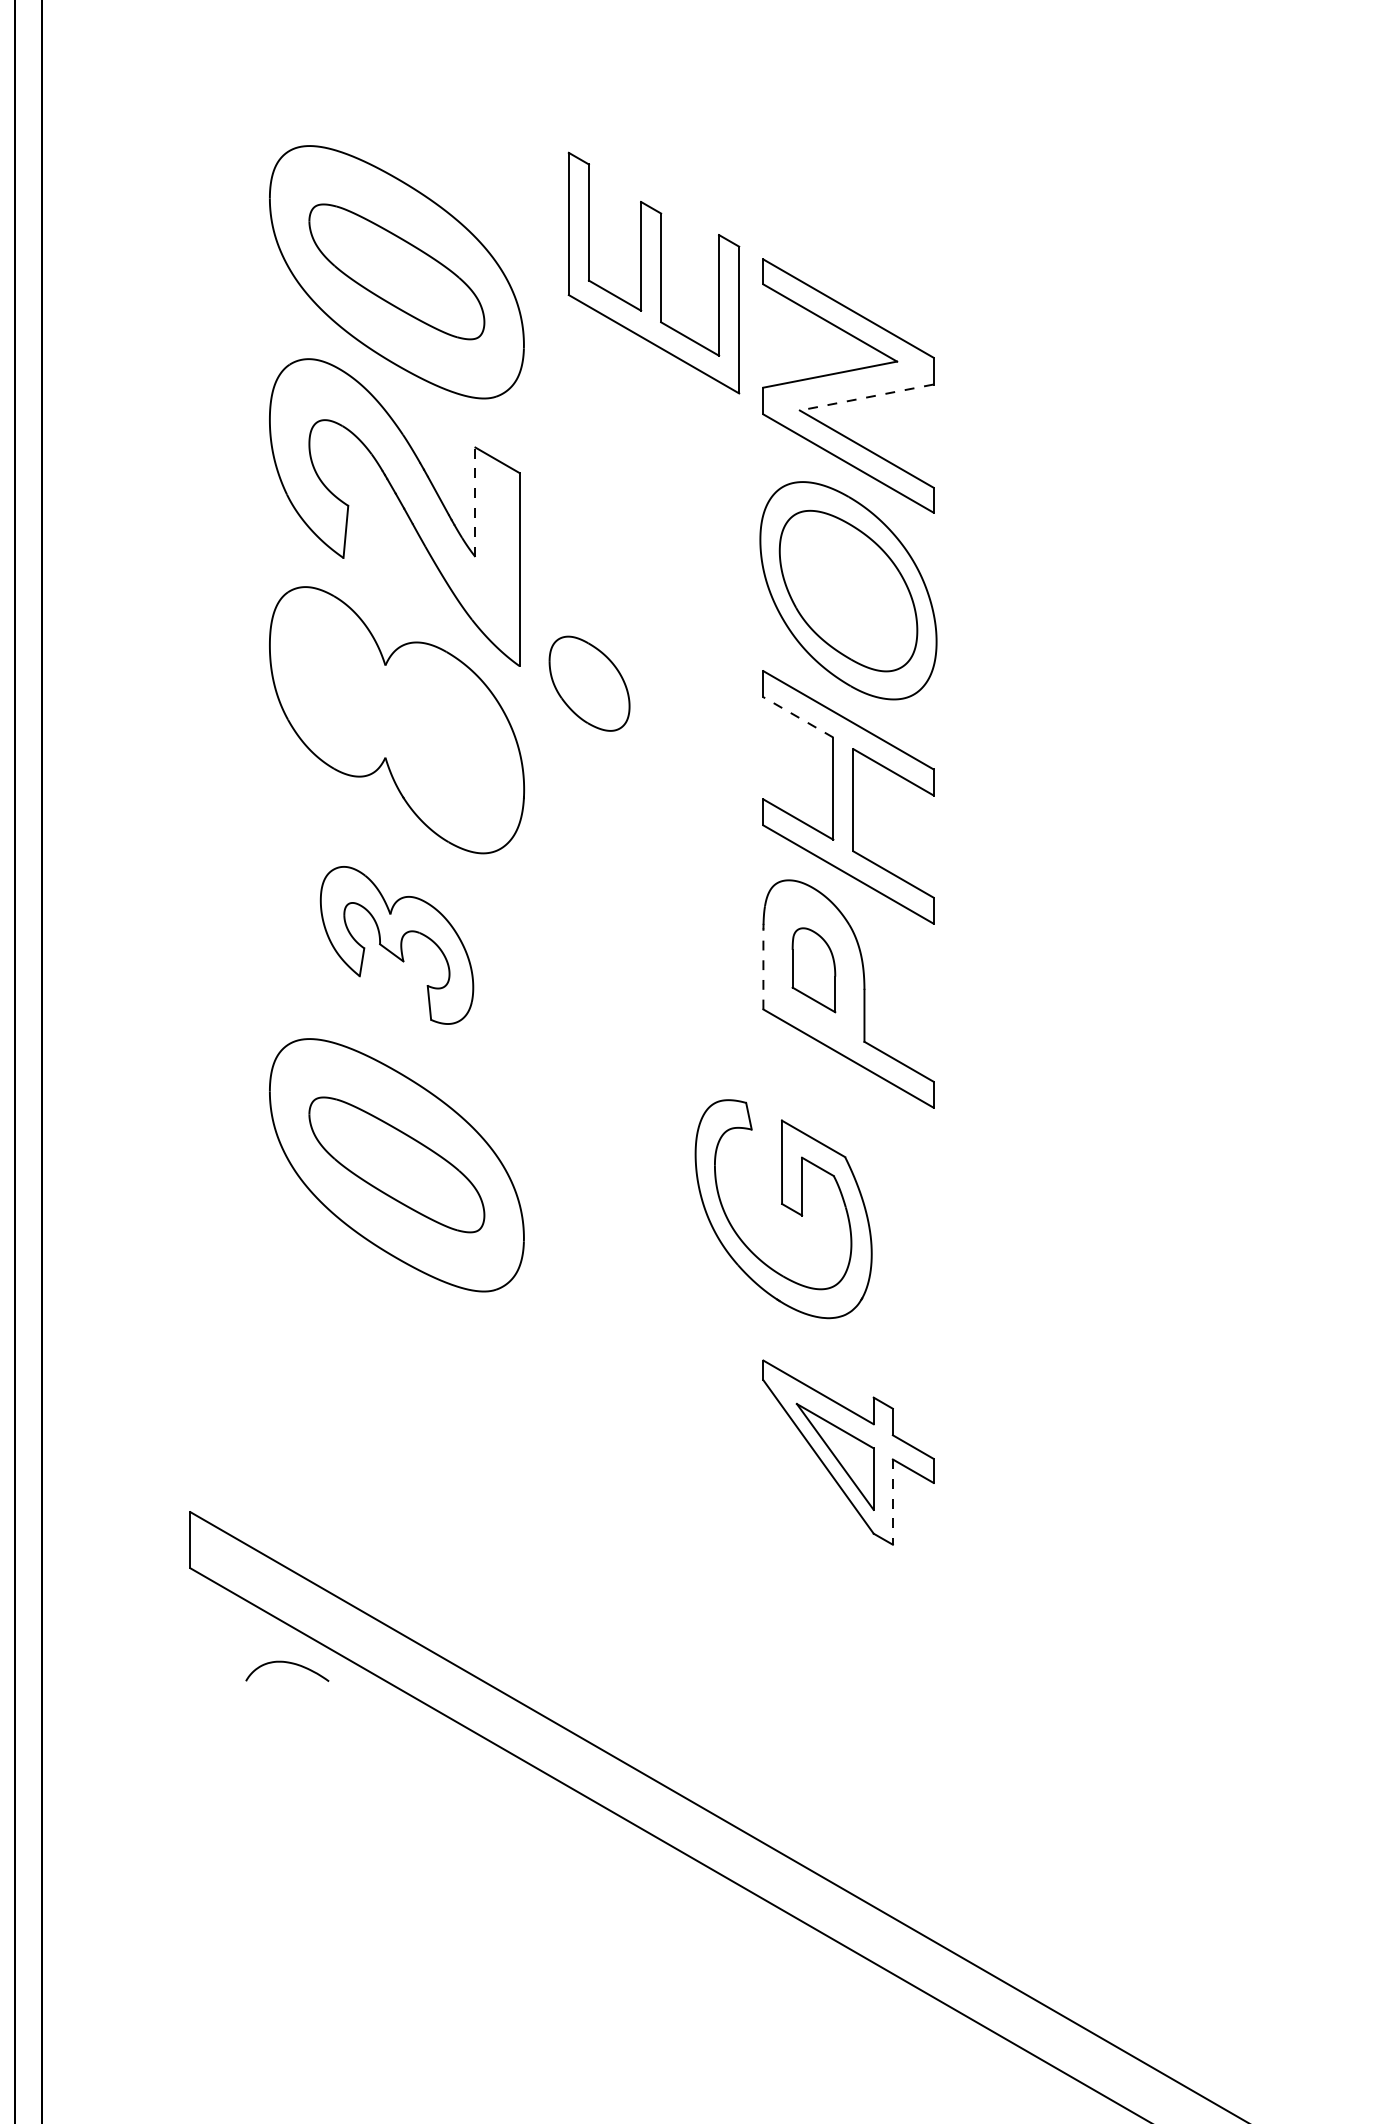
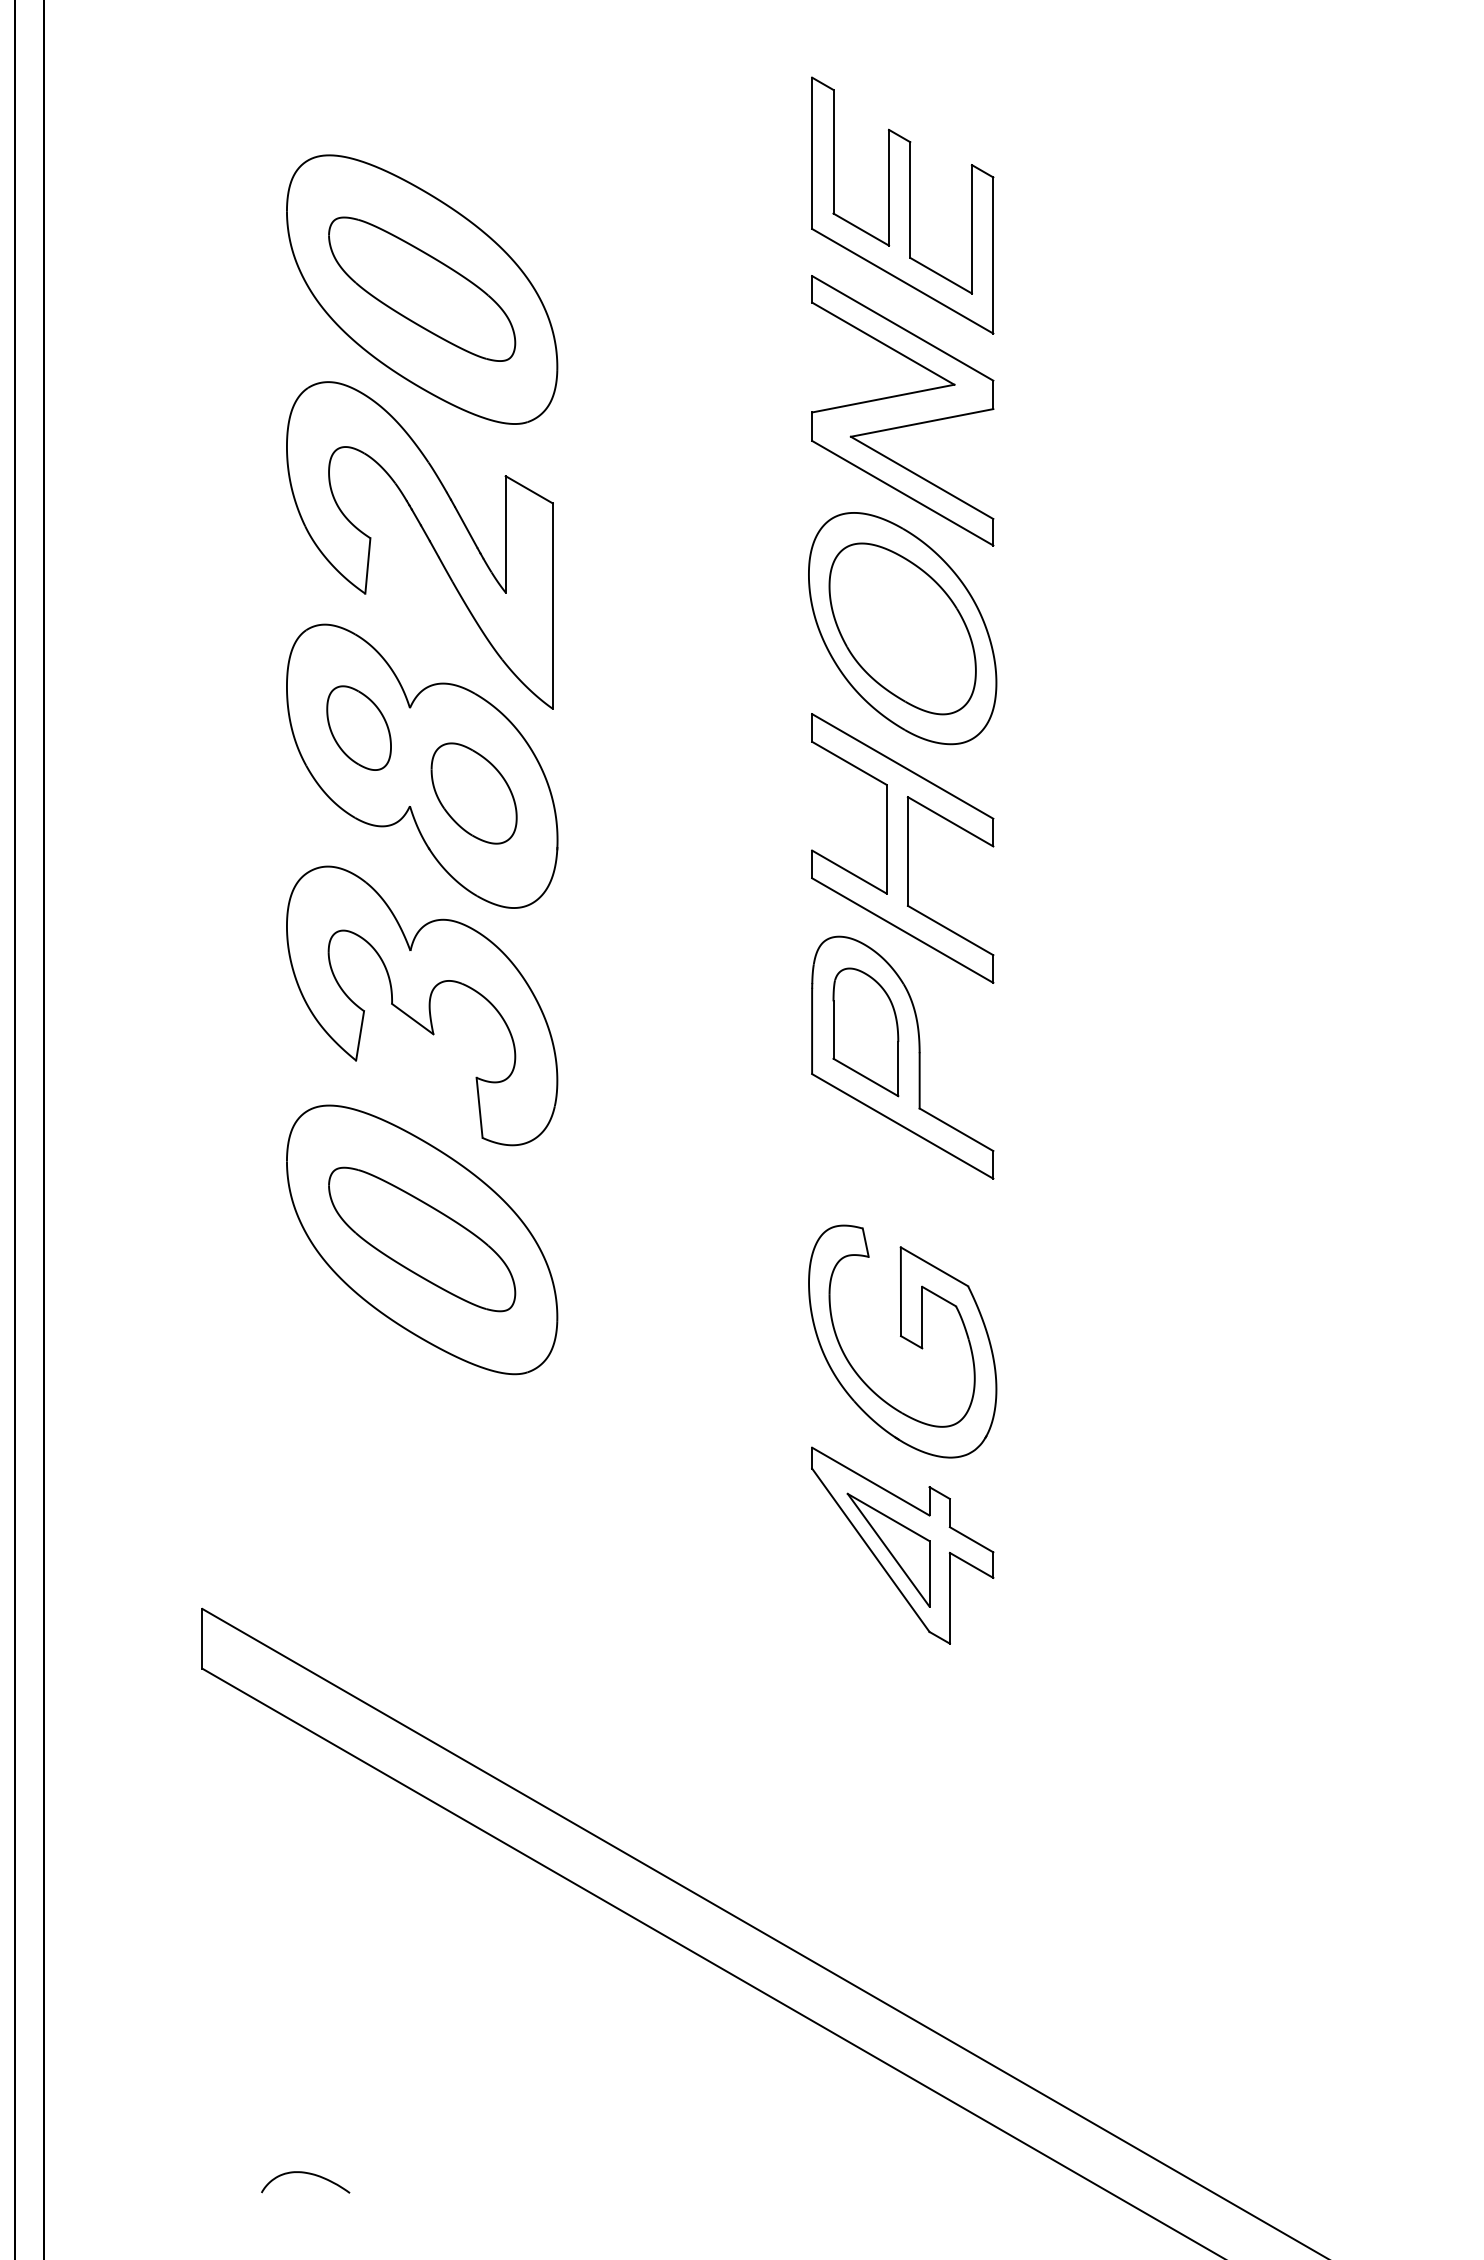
part: (653, 273) -> (902, 205), moved
line: (867, 397) -> (922, 422), dashed -> solid
line: (475, 501) -> (505, 533), dashed -> solid
part: (337, 683) -> (358, 727), added
part: (588, 683) -> (473, 793), moved
line: (798, 717) -> (849, 763), dashed -> solid
part: (397, 944) -> (422, 1005), size x1.67
line: (763, 967) -> (812, 1029), dashed -> solid
part: (813, 970) -> (865, 1032), size x1.43
part: (783, 1209) -> (902, 1341), moved
line: (892, 1502) -> (949, 1598), dashed -> solid
curve: (290, 1663) -> (308, 2174), moved

